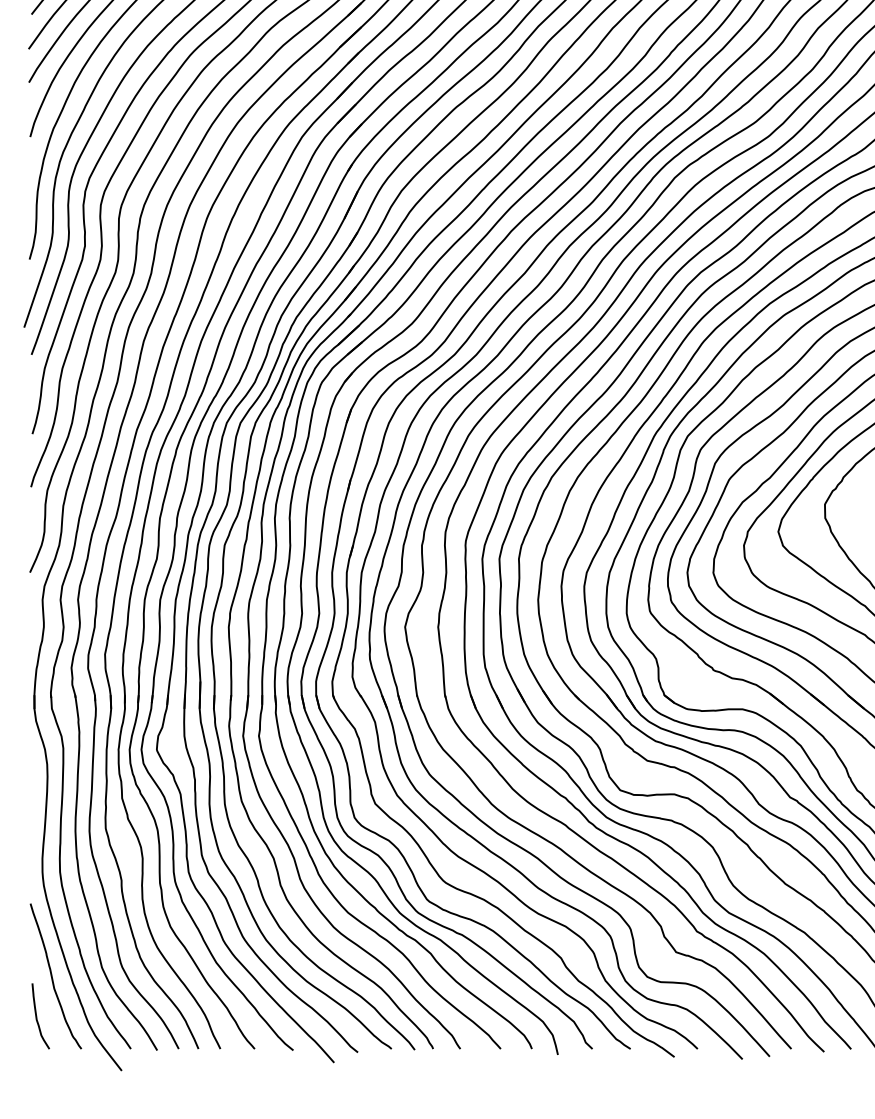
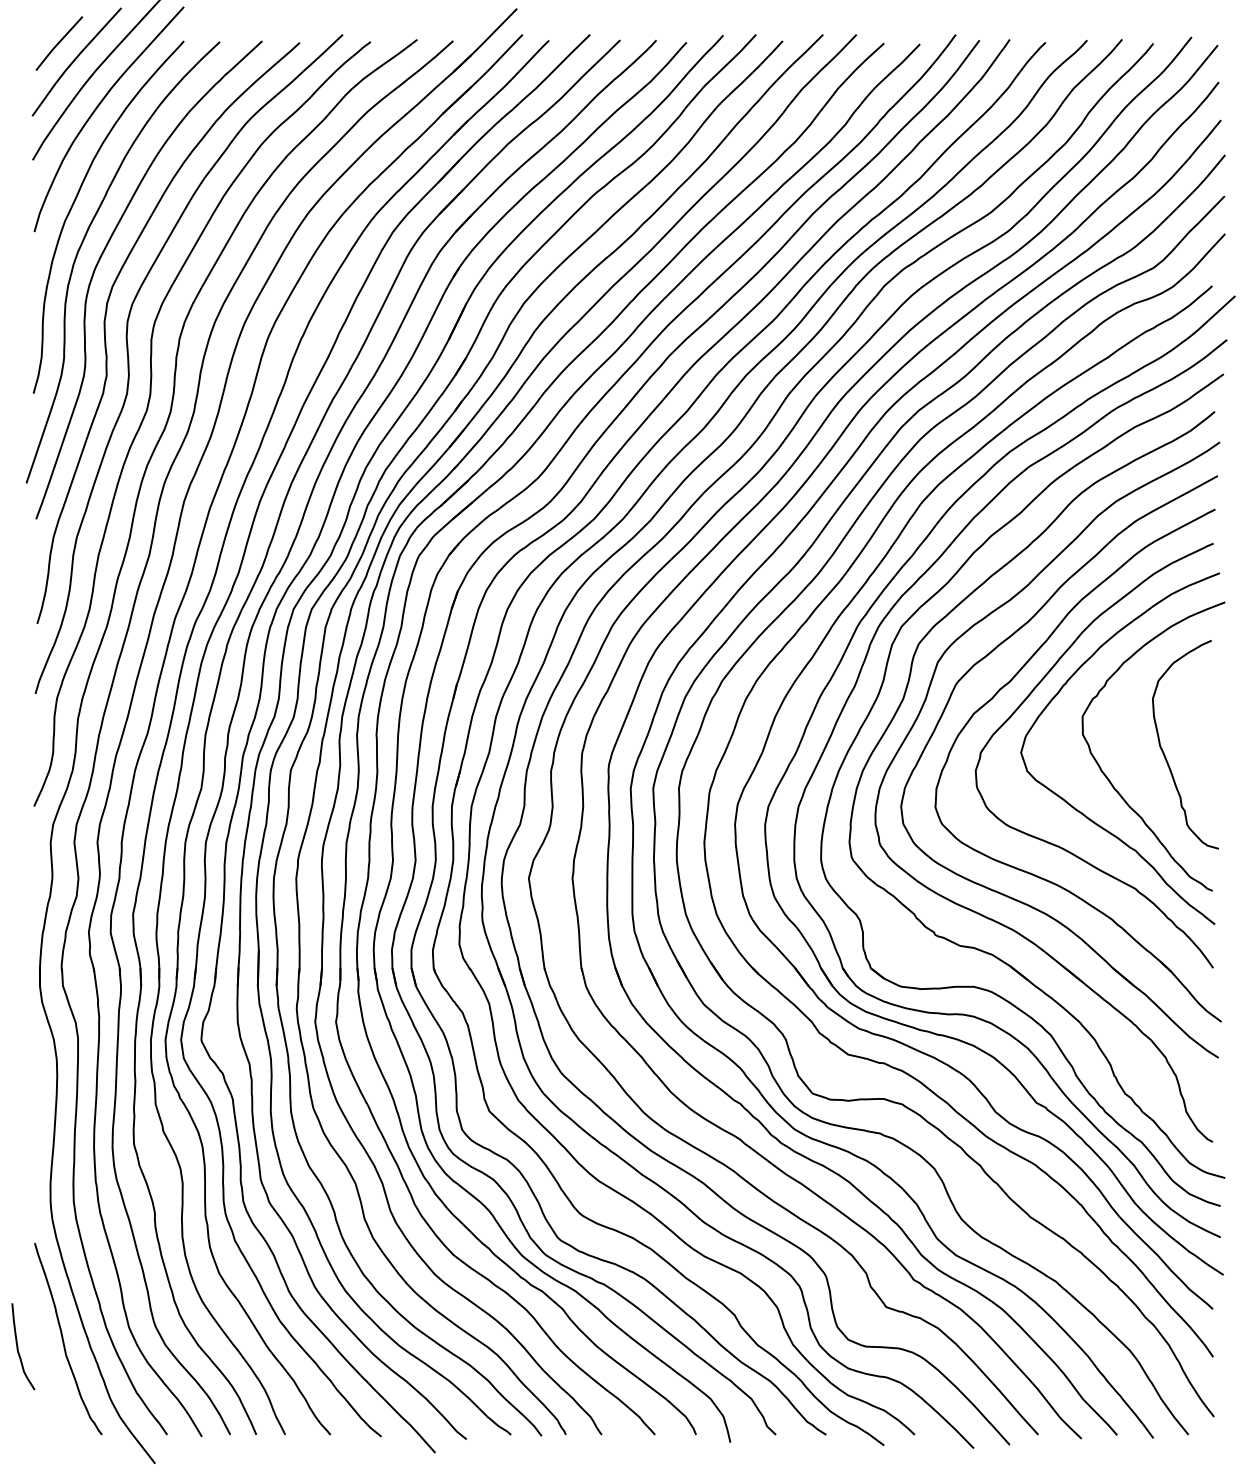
curve: (37, 1016) -> (18, 1346), moved

